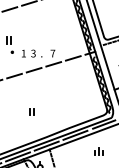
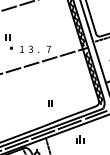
part: (31, 111) -> (50, 102), moved
part: (98, 151) -> (79, 139), moved

